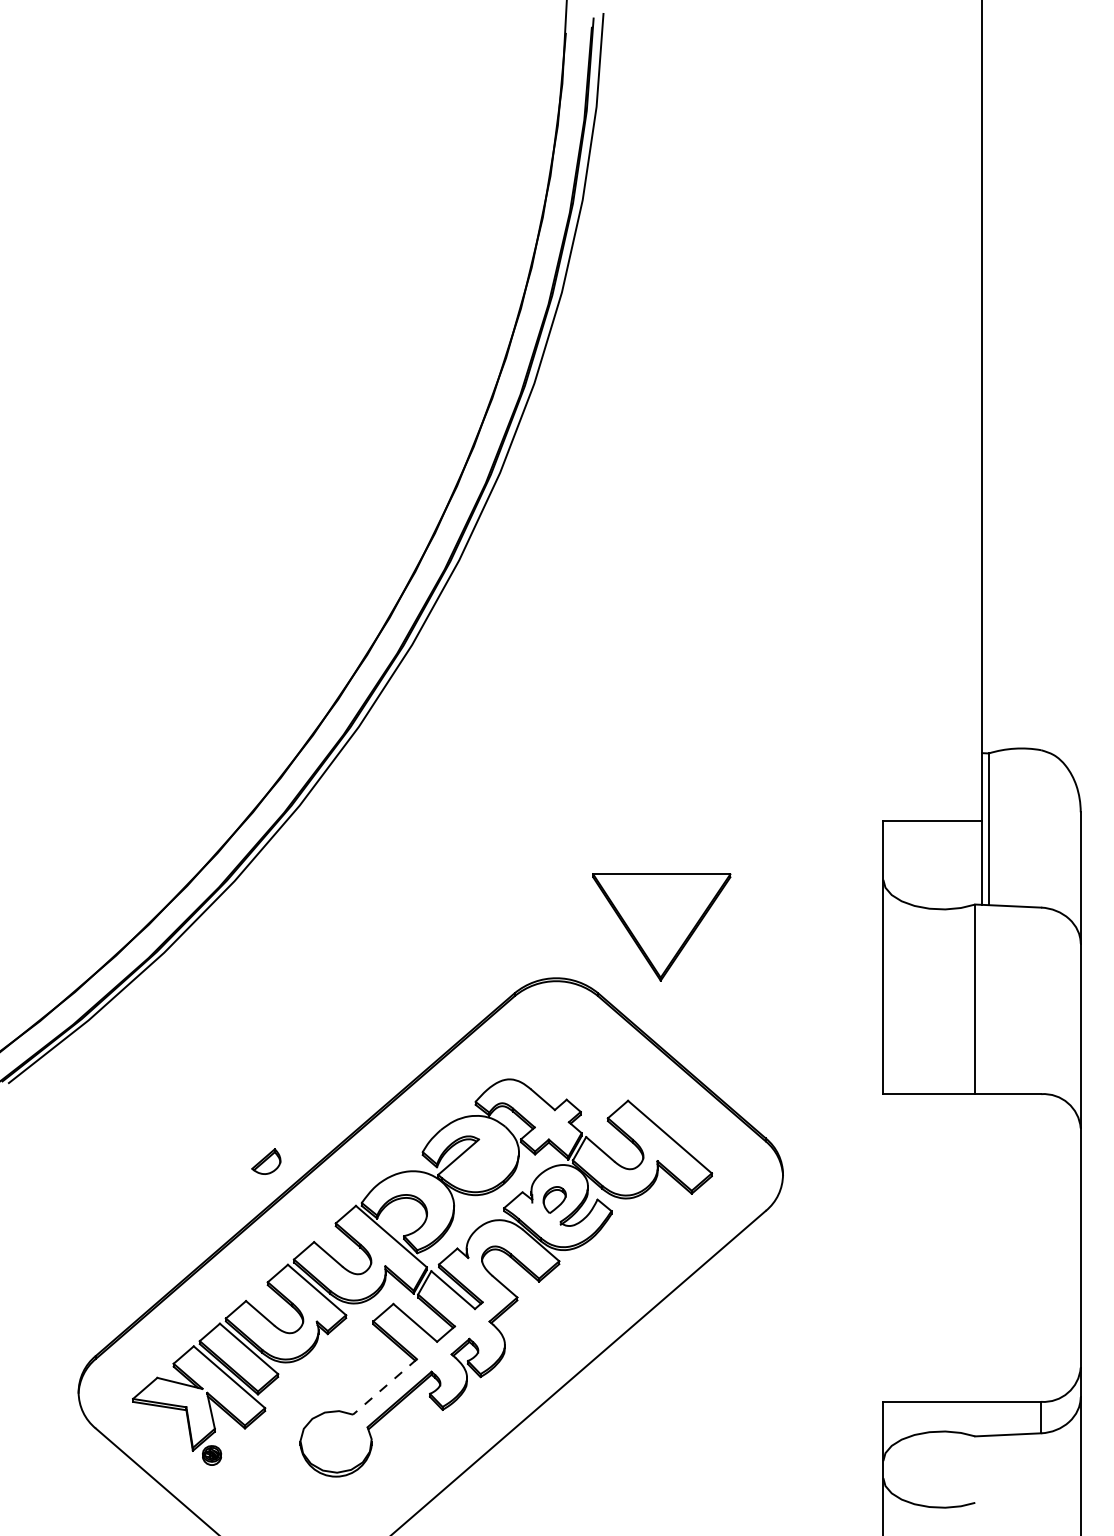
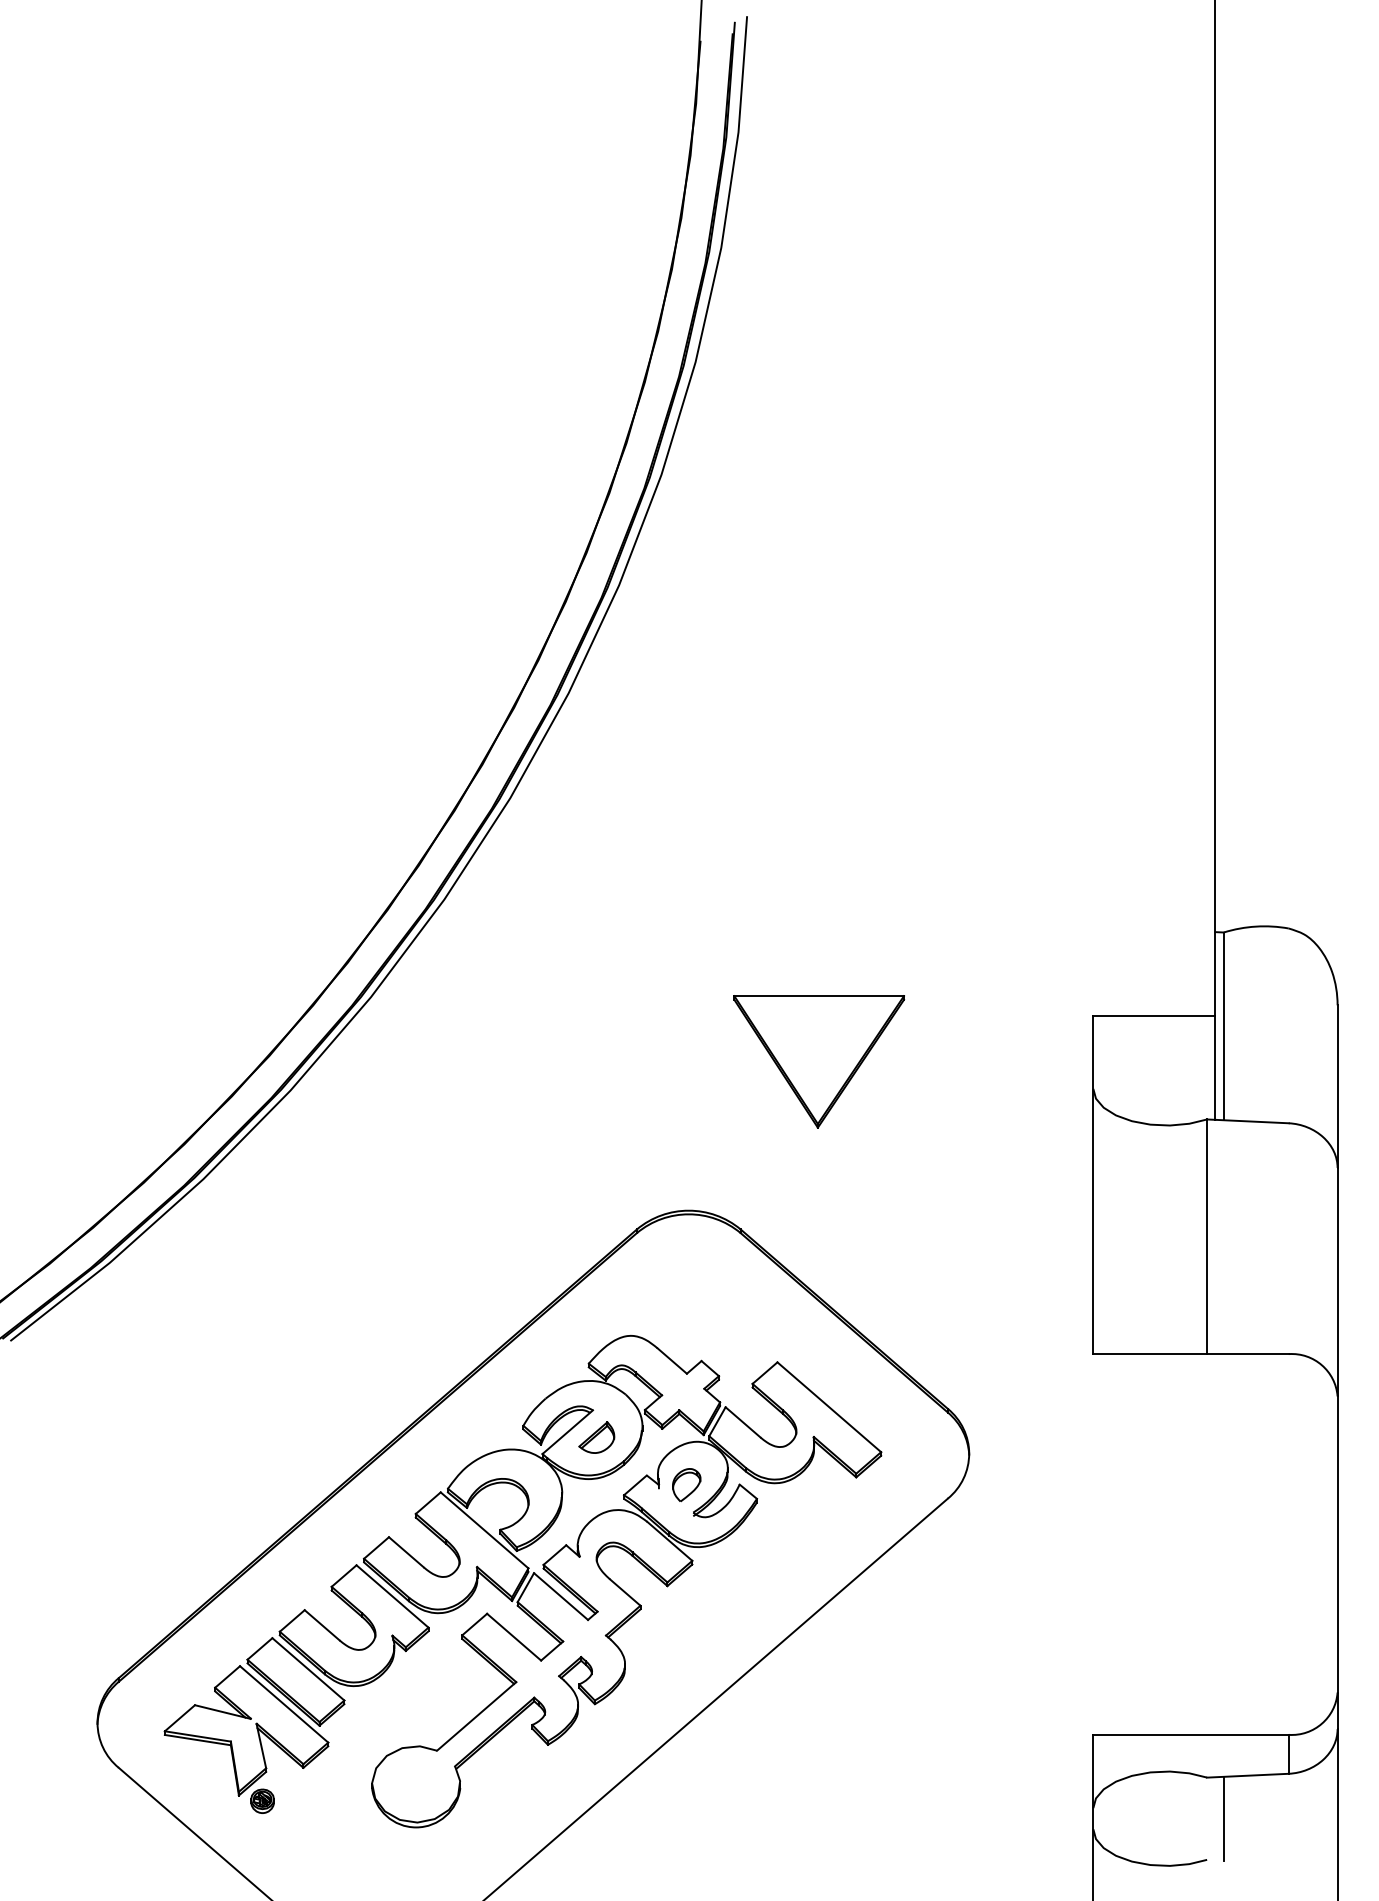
part: (662, 927) -> (819, 1061), moved
part: (266, 1161) -> (596, 1437), moved
line: (384, 1387) -> (476, 1716), dashed -> solid
line: (988, 1469) -> (1223, 1818), added

